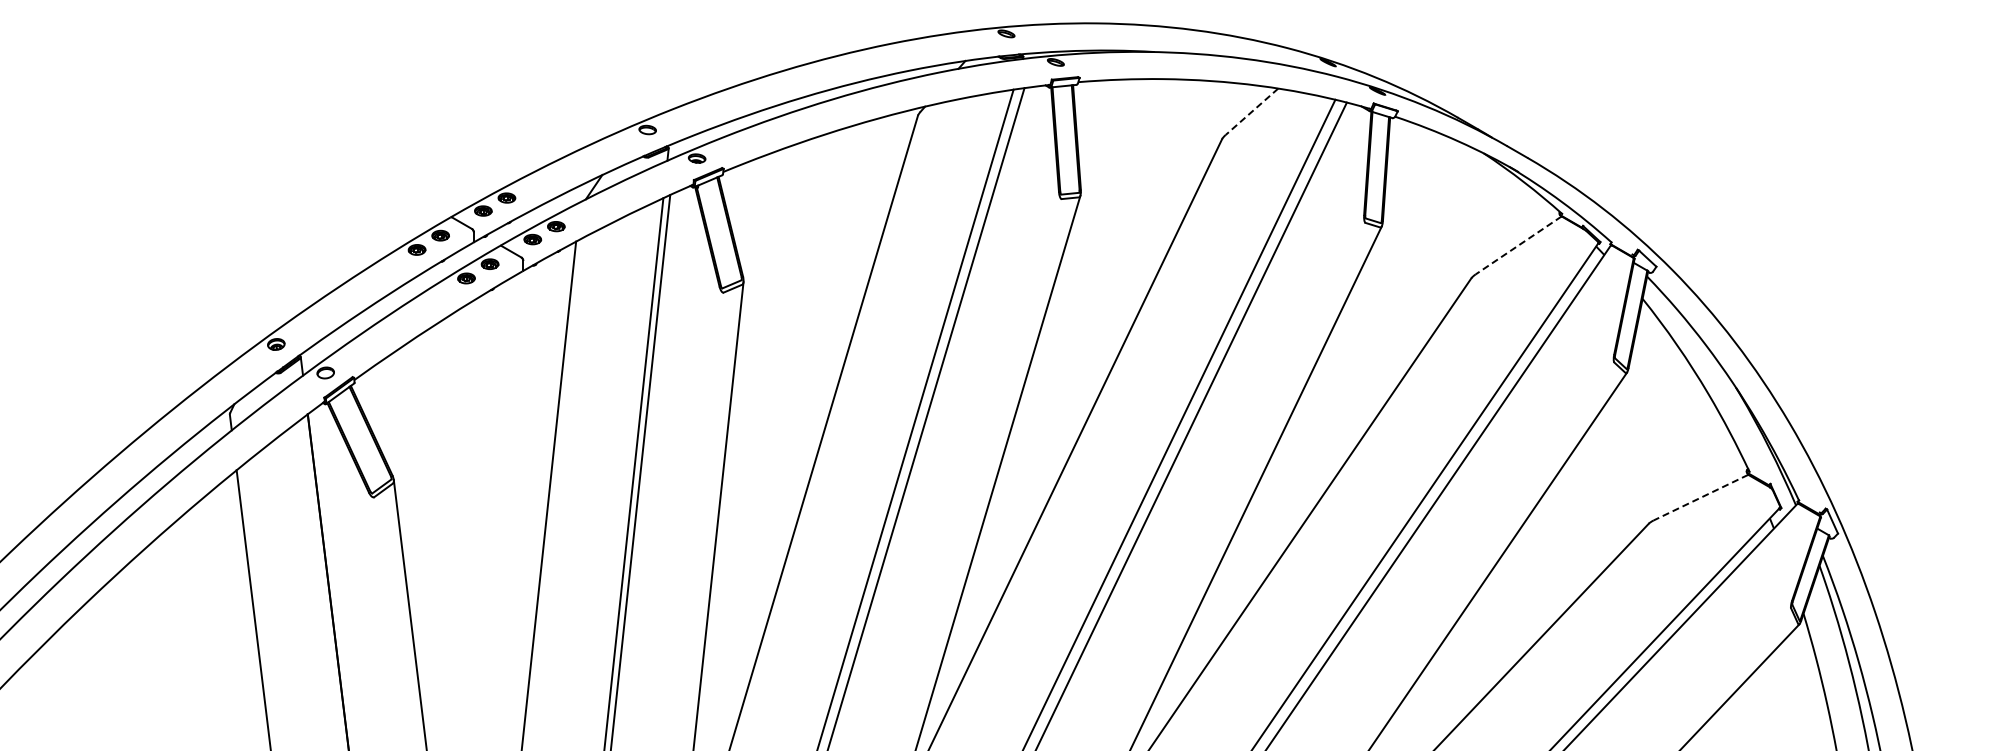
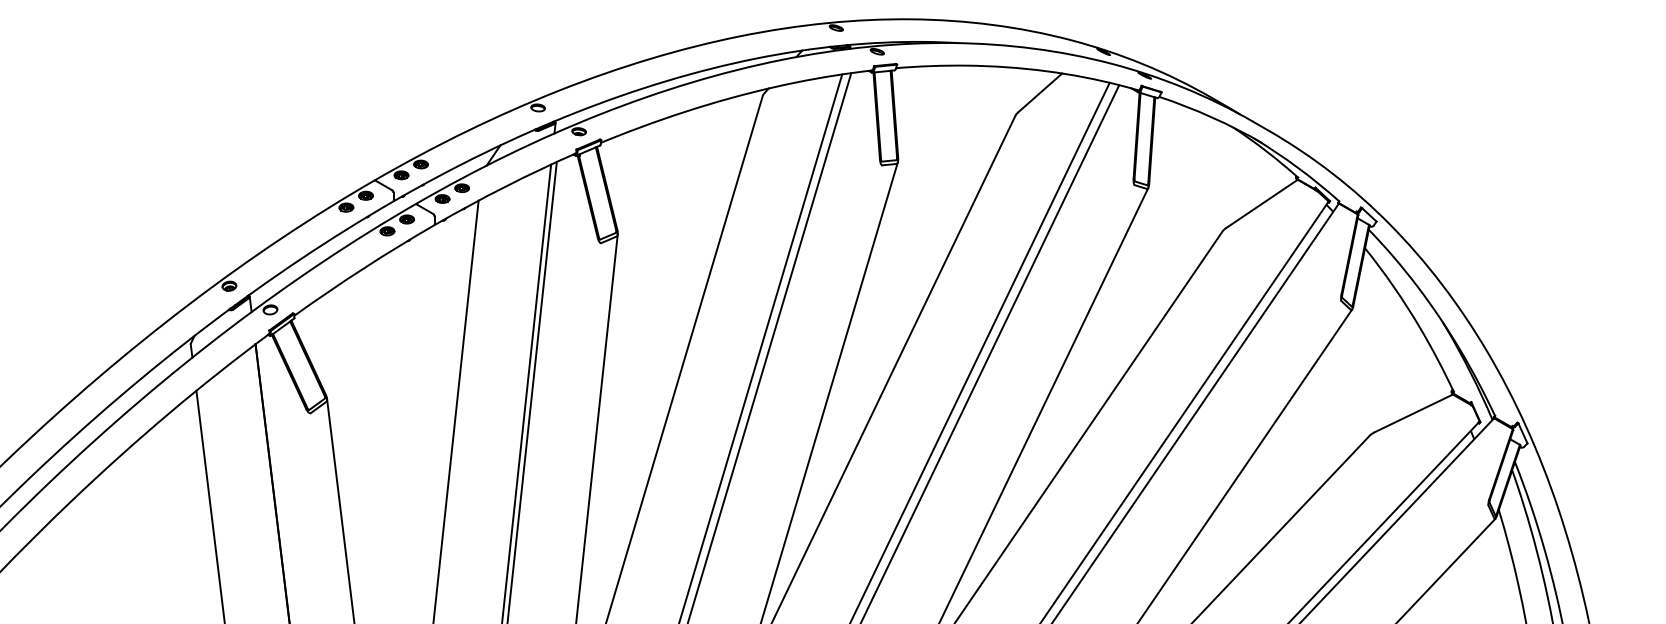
line: (1251, 112) -> (1039, 93), dashed -> solid
line: (1518, 245) -> (1261, 203), dashed -> solid
line: (1700, 497) -> (1413, 413), dashed -> solid

